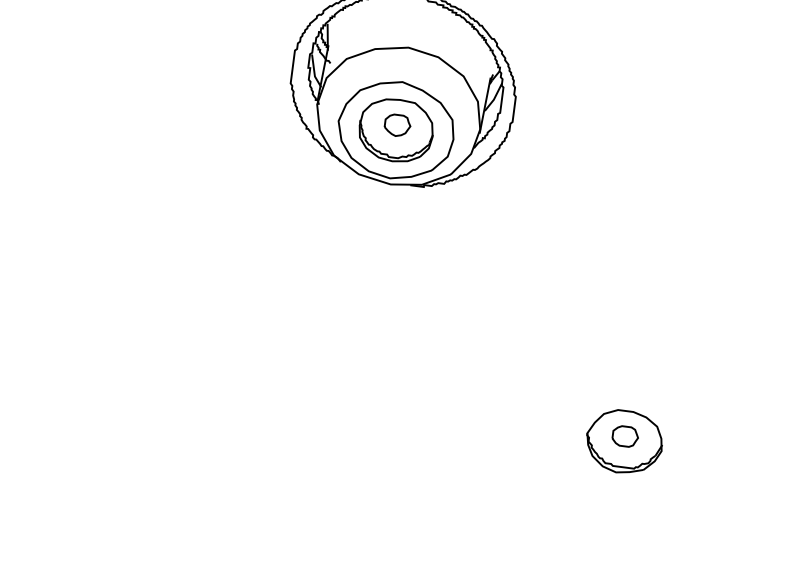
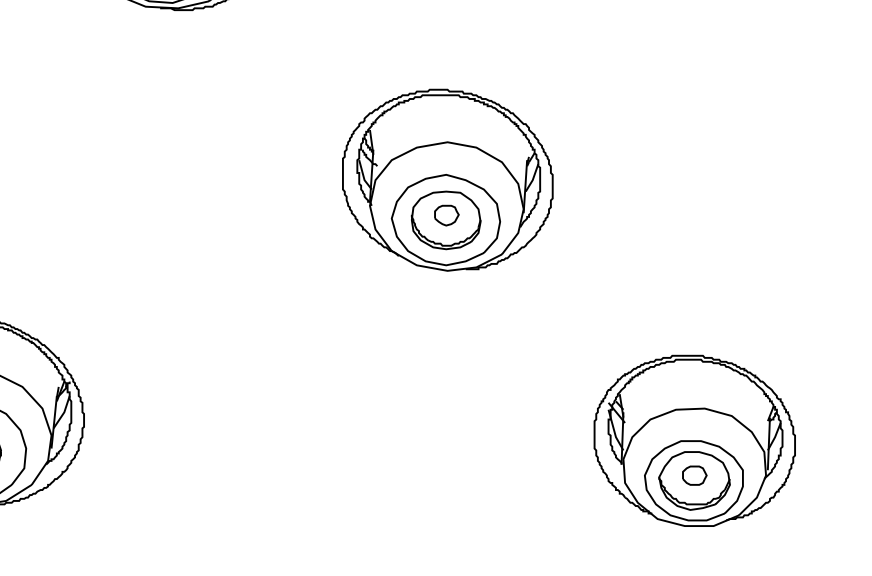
part: (629, 399) -> (694, 440), added

